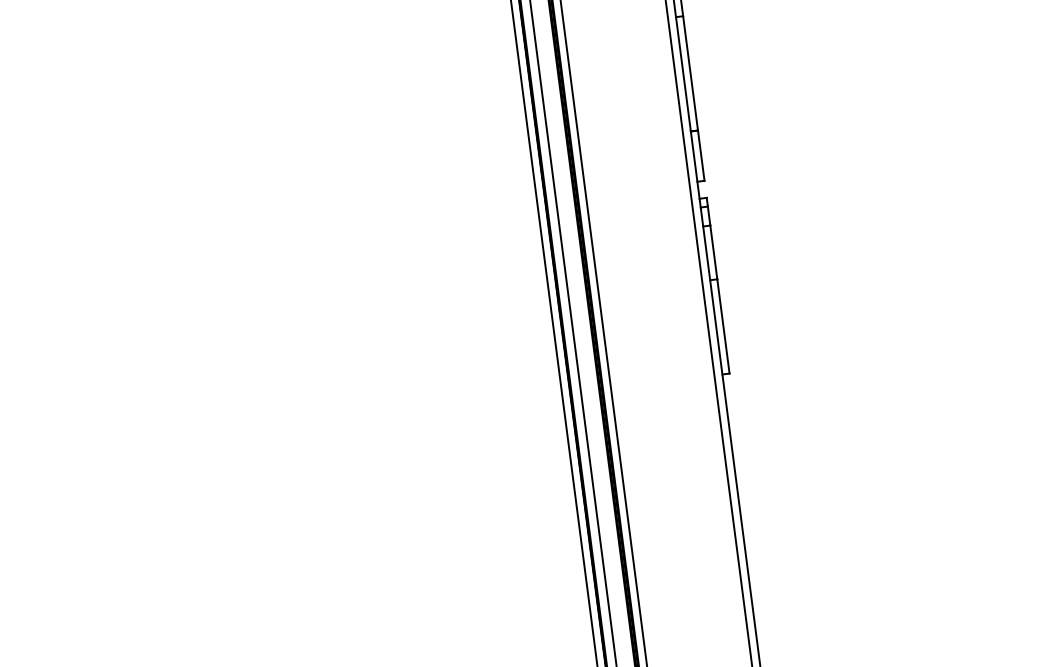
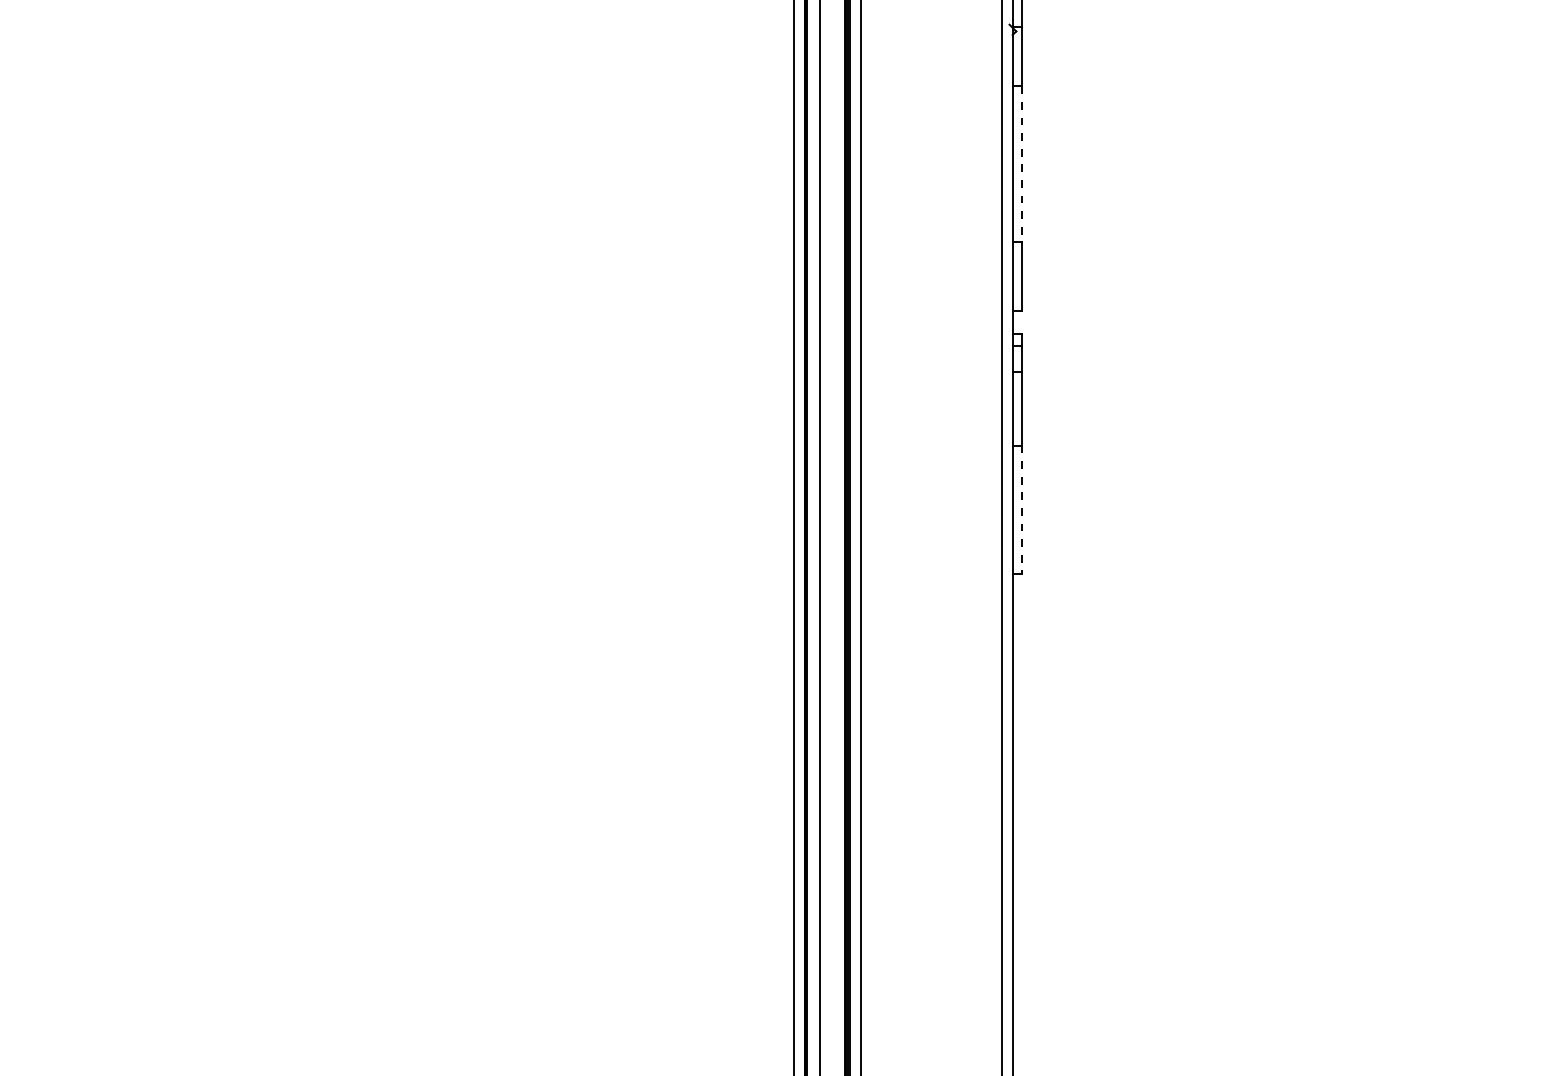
line: (690, 73) -> (1022, 164), solid -> dashed
line: (723, 326) -> (1022, 510), solid -> dashed

